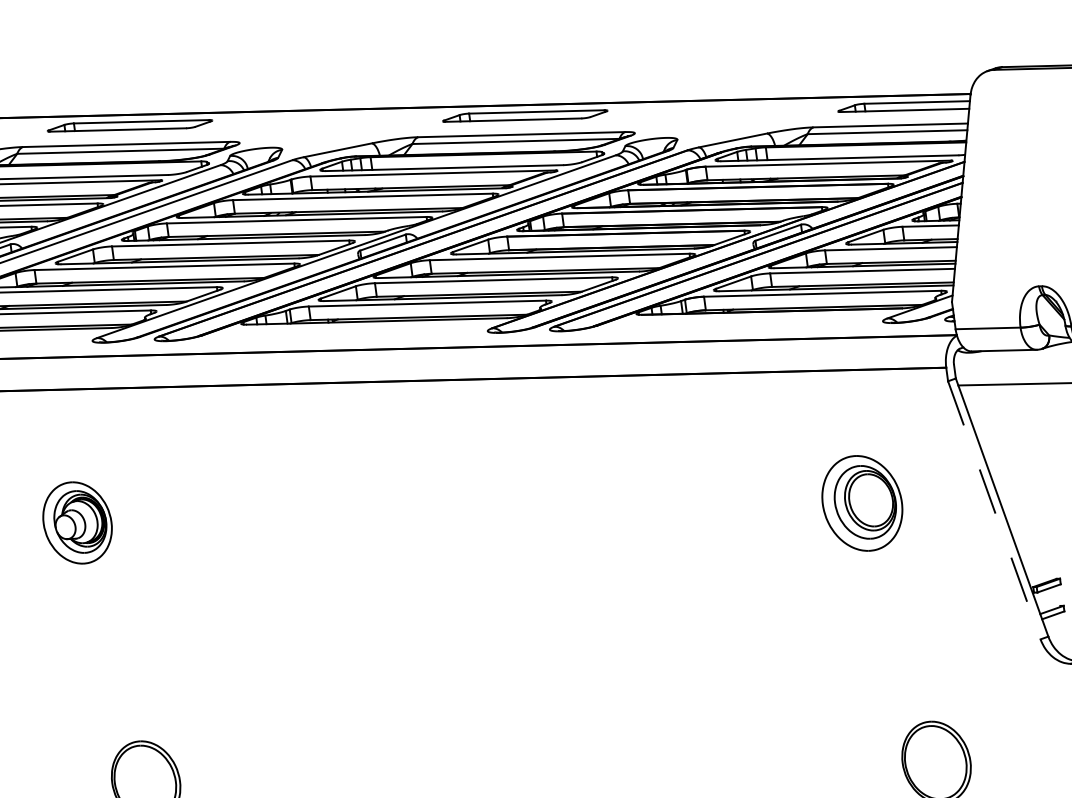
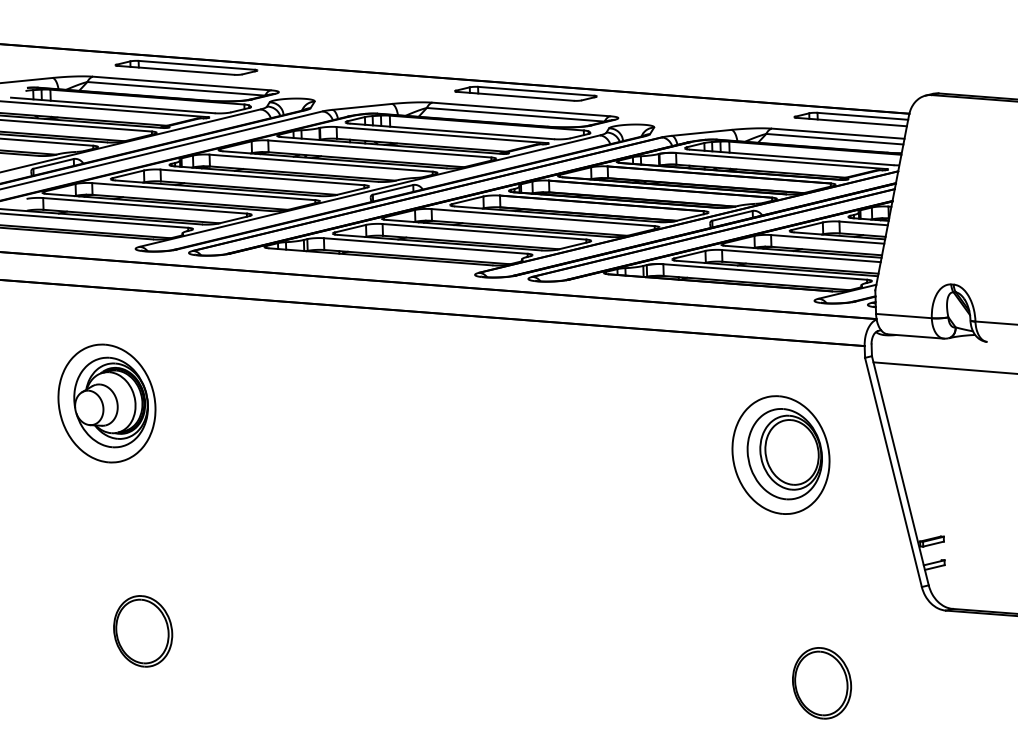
part: (861, 502) -> (780, 454), size x1.43
line: (994, 510) -> (893, 472), dashed -> solid
part: (77, 523) -> (106, 403), size x1.67

